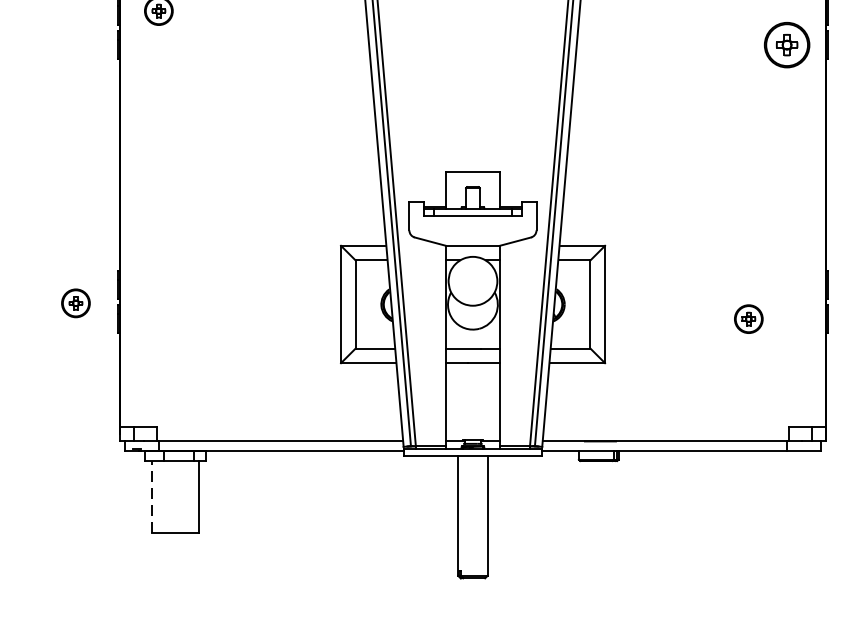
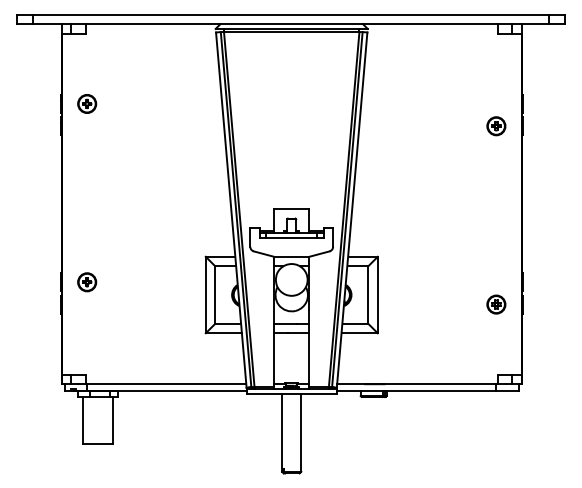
part: (787, 45) -> (496, 126), size x0.62
part: (76, 303) -> (87, 282), moved
part: (748, 319) -> (496, 304), moved
line: (151, 495) -> (82, 419), dashed -> solid

